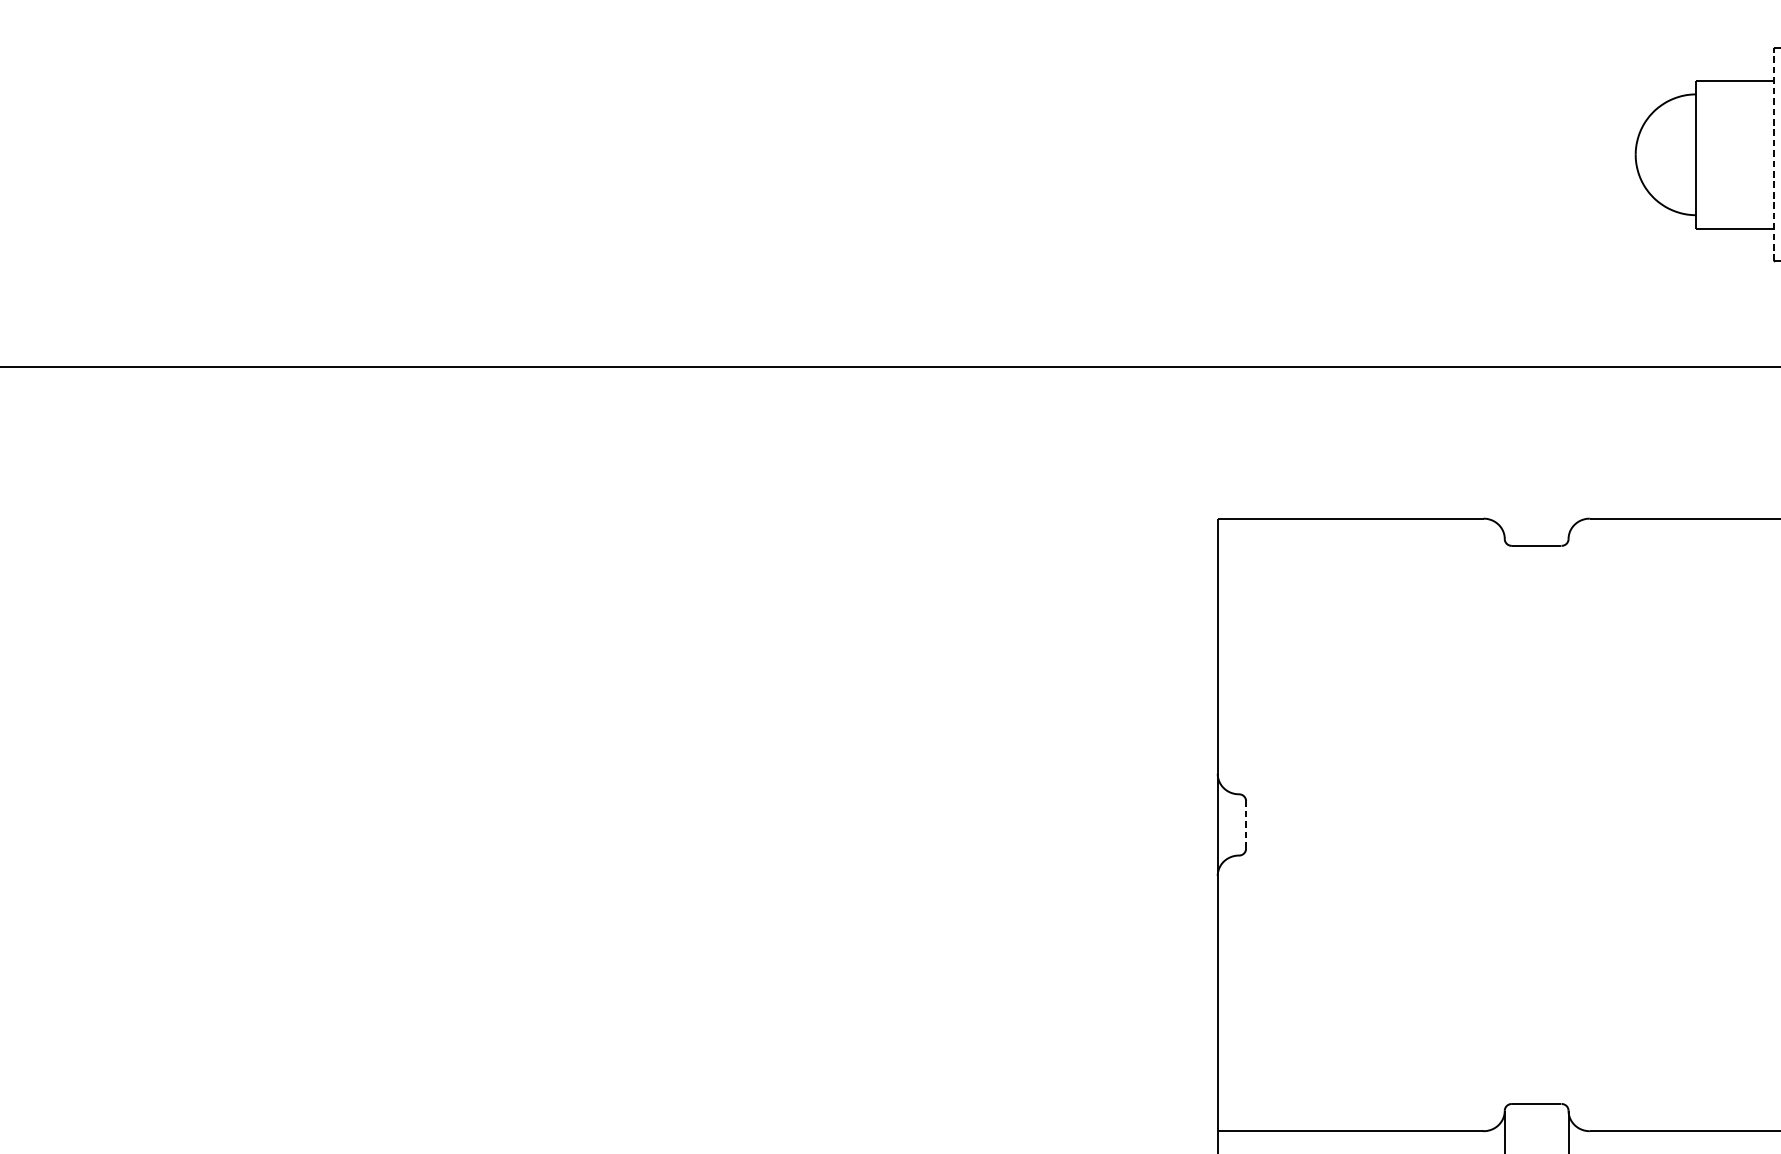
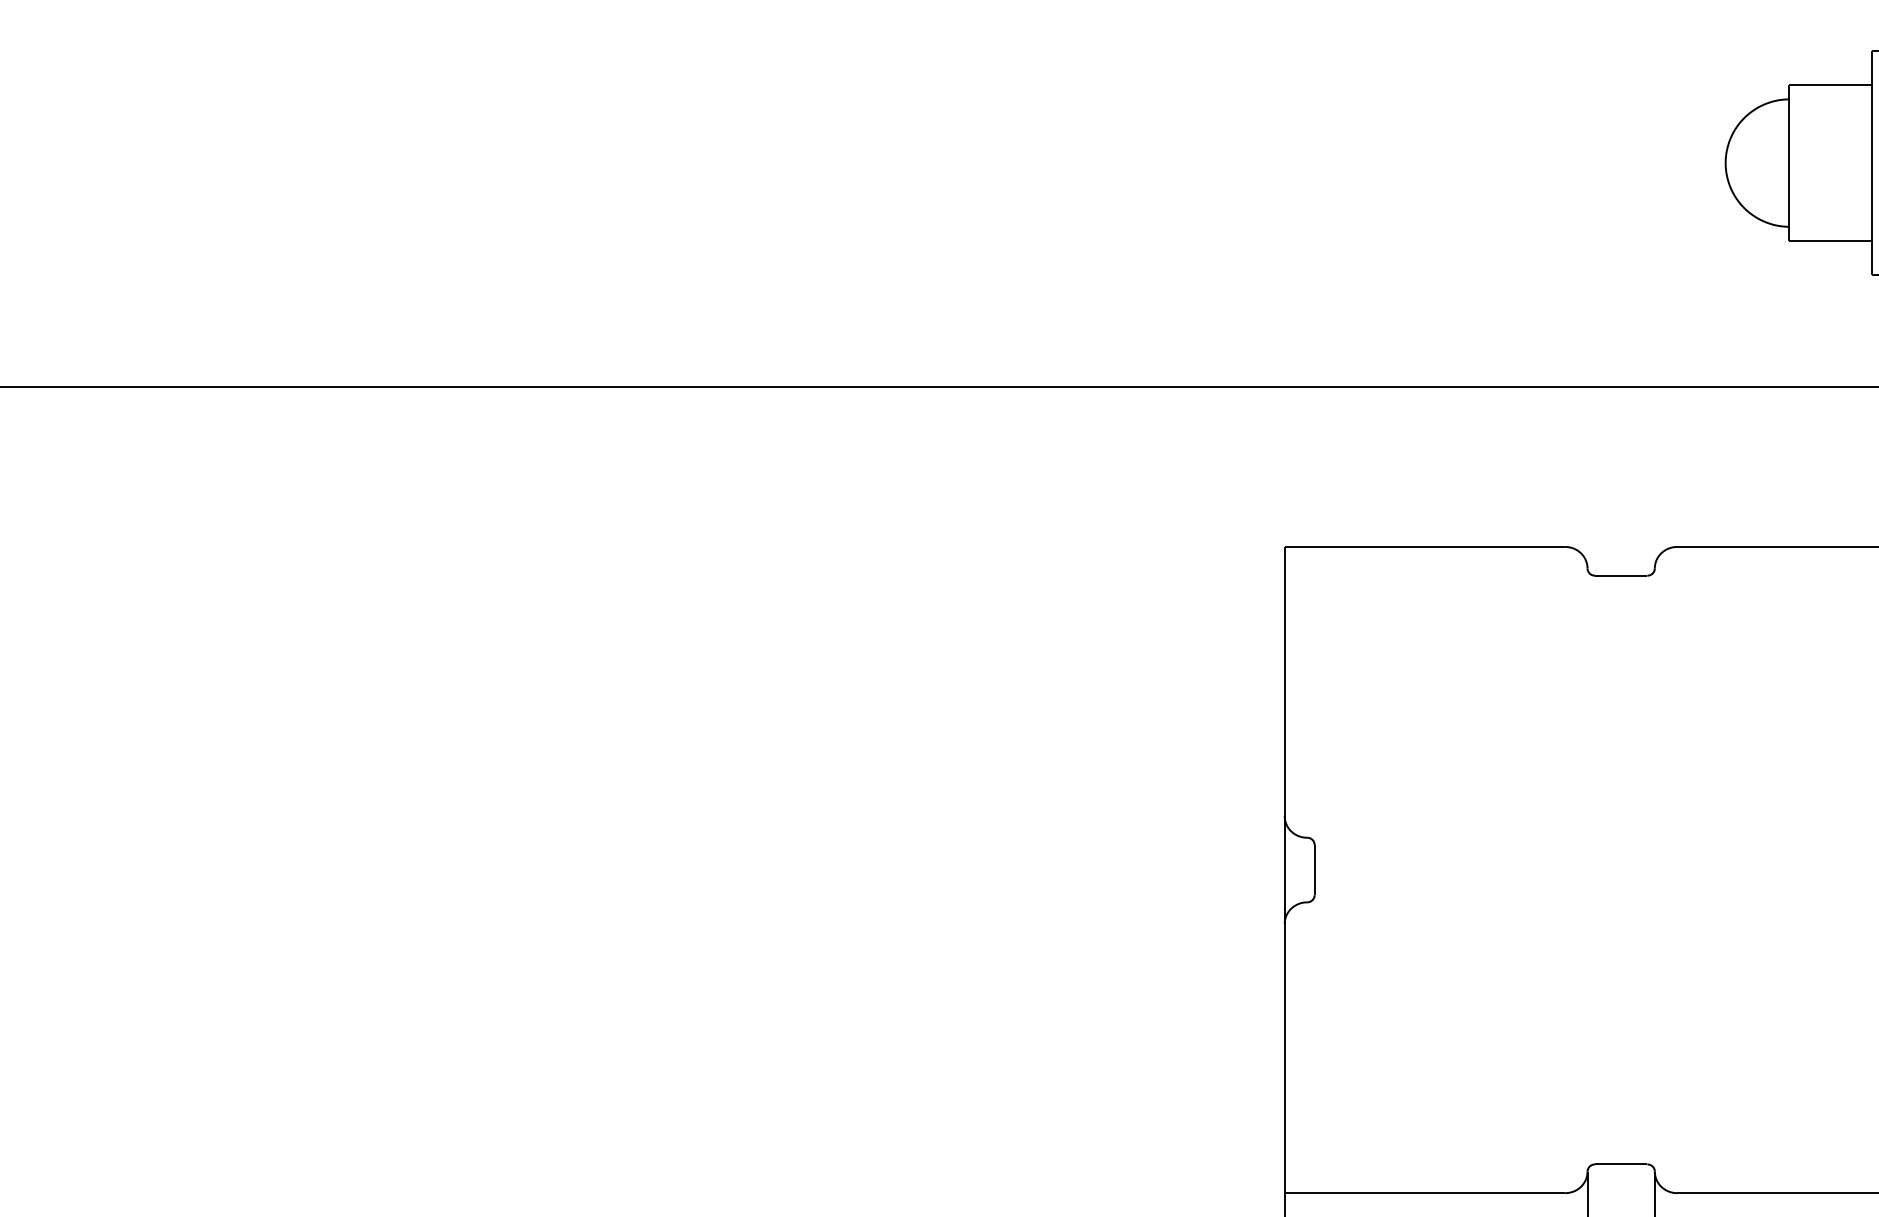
line: (1773, 154) -> (1871, 162), dashed -> solid
line: (1245, 824) -> (1314, 869), dashed -> solid

